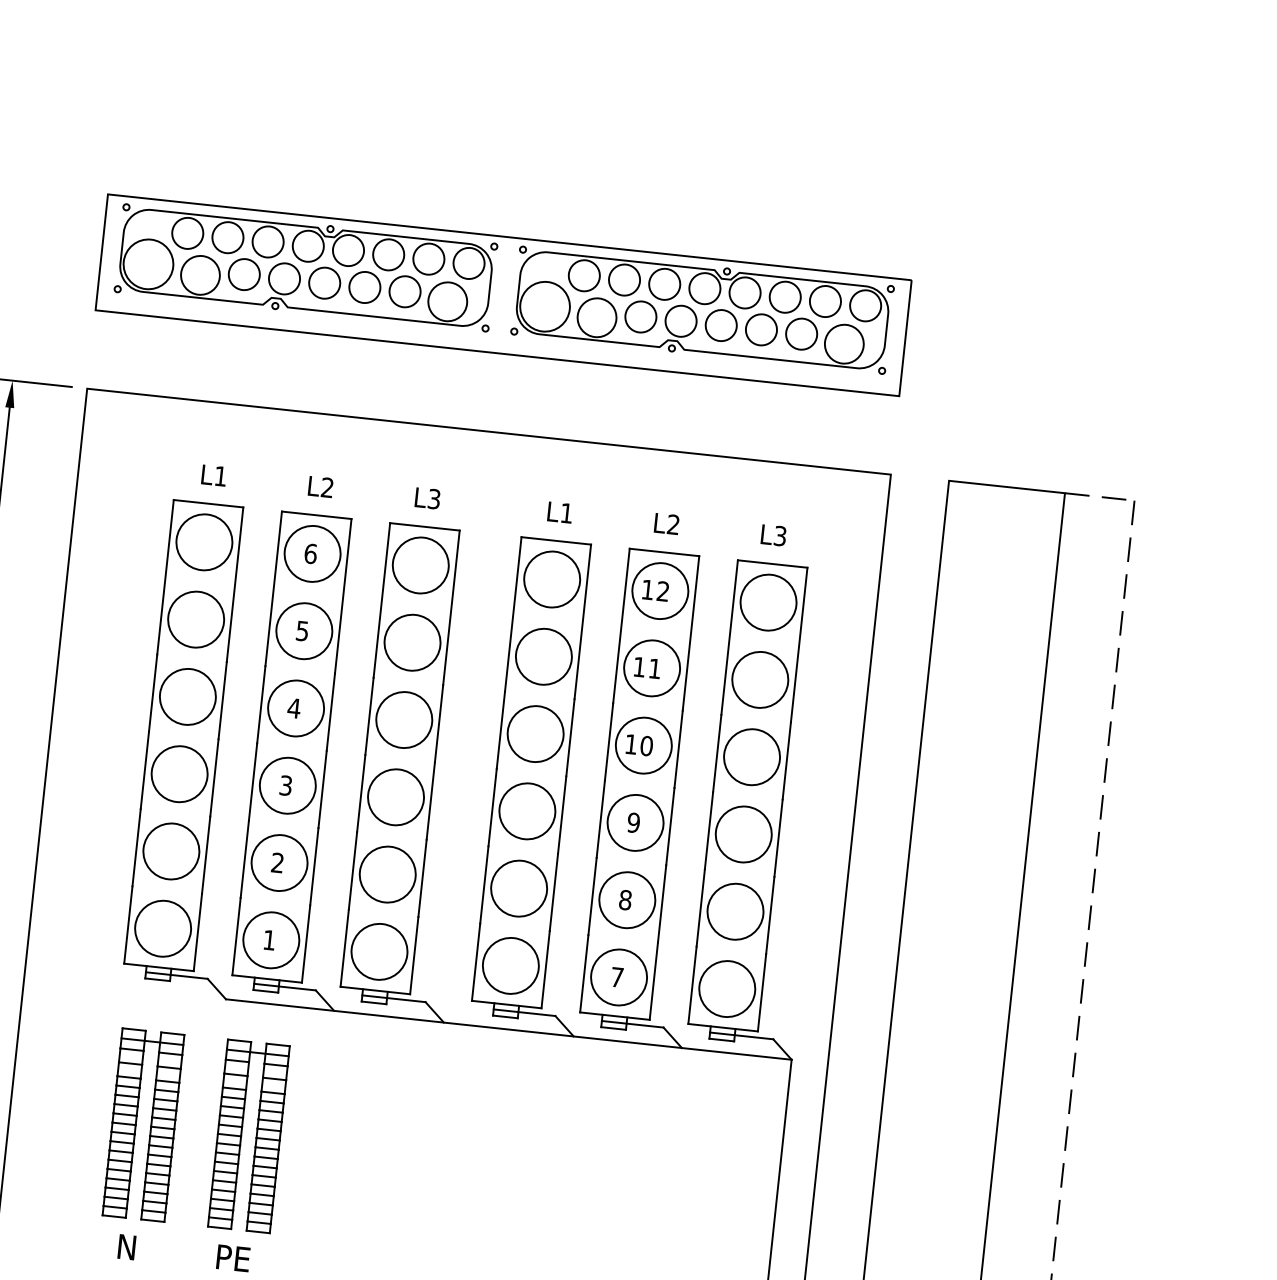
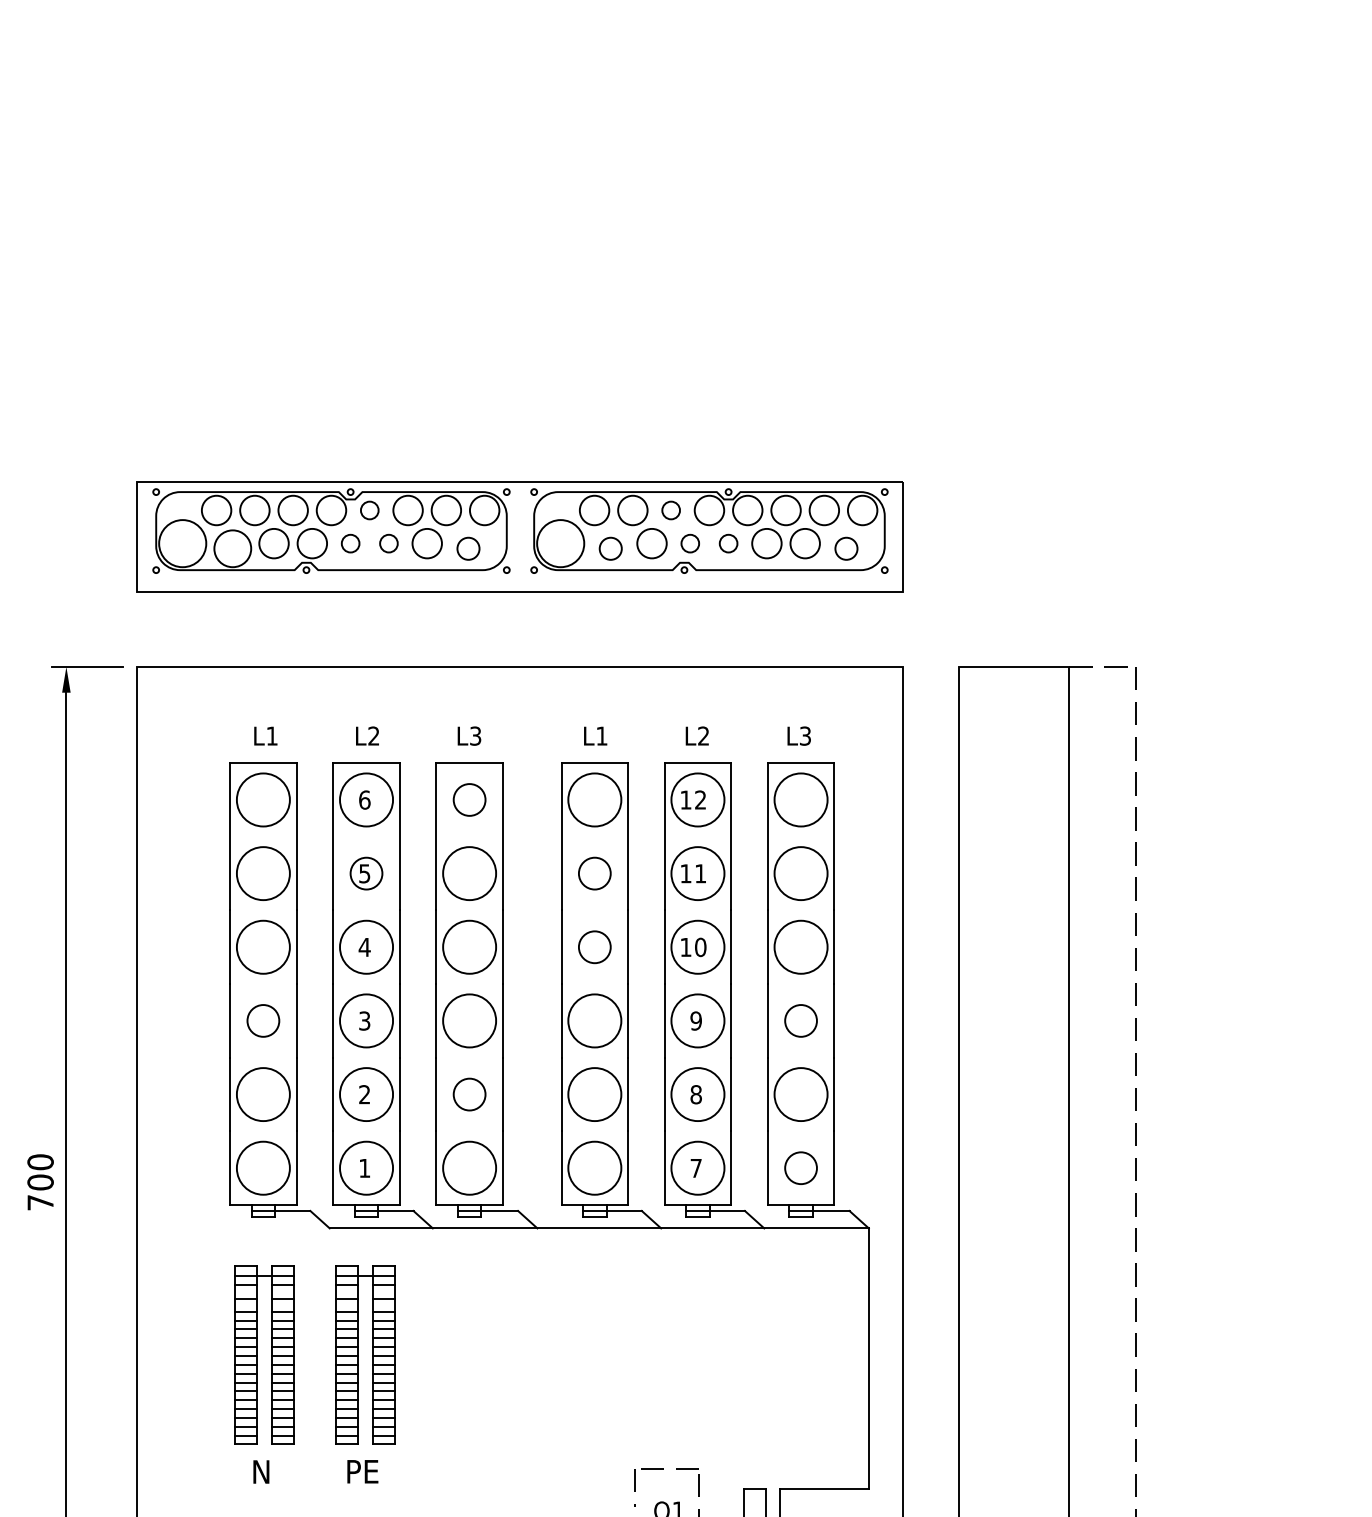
circle: (348, 250) -> (369, 510), size x0.6
circle: (324, 283) -> (350, 543), size x0.6
circle: (664, 284) -> (670, 510), size x0.6
circle: (364, 287) -> (388, 543), size x0.6
circle: (447, 301) -> (468, 548), size x0.6
circle: (596, 317) -> (610, 548), size x0.6
circle: (681, 321) -> (690, 543), size x0.6
circle: (721, 325) -> (728, 543), size x0.6
circle: (844, 343) -> (846, 548), size x0.6
circle: (420, 564) -> (469, 799), size x0.6
circle: (304, 631) -> (366, 873), size x0.6
circle: (543, 656) -> (594, 873), size x0.6
circle: (535, 733) -> (594, 946), size x0.6
circle: (178, 773) -> (262, 1020), size x0.6
circle: (743, 833) -> (800, 1020), size x0.6
circle: (387, 874) -> (469, 1094), size x0.6
circle: (726, 988) -> (800, 1167), size x0.6

